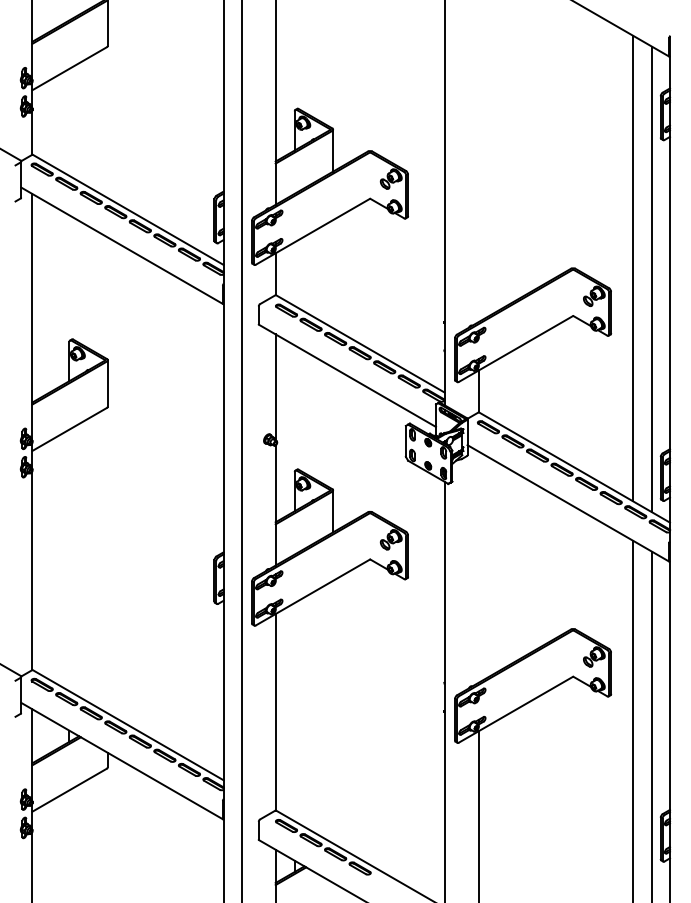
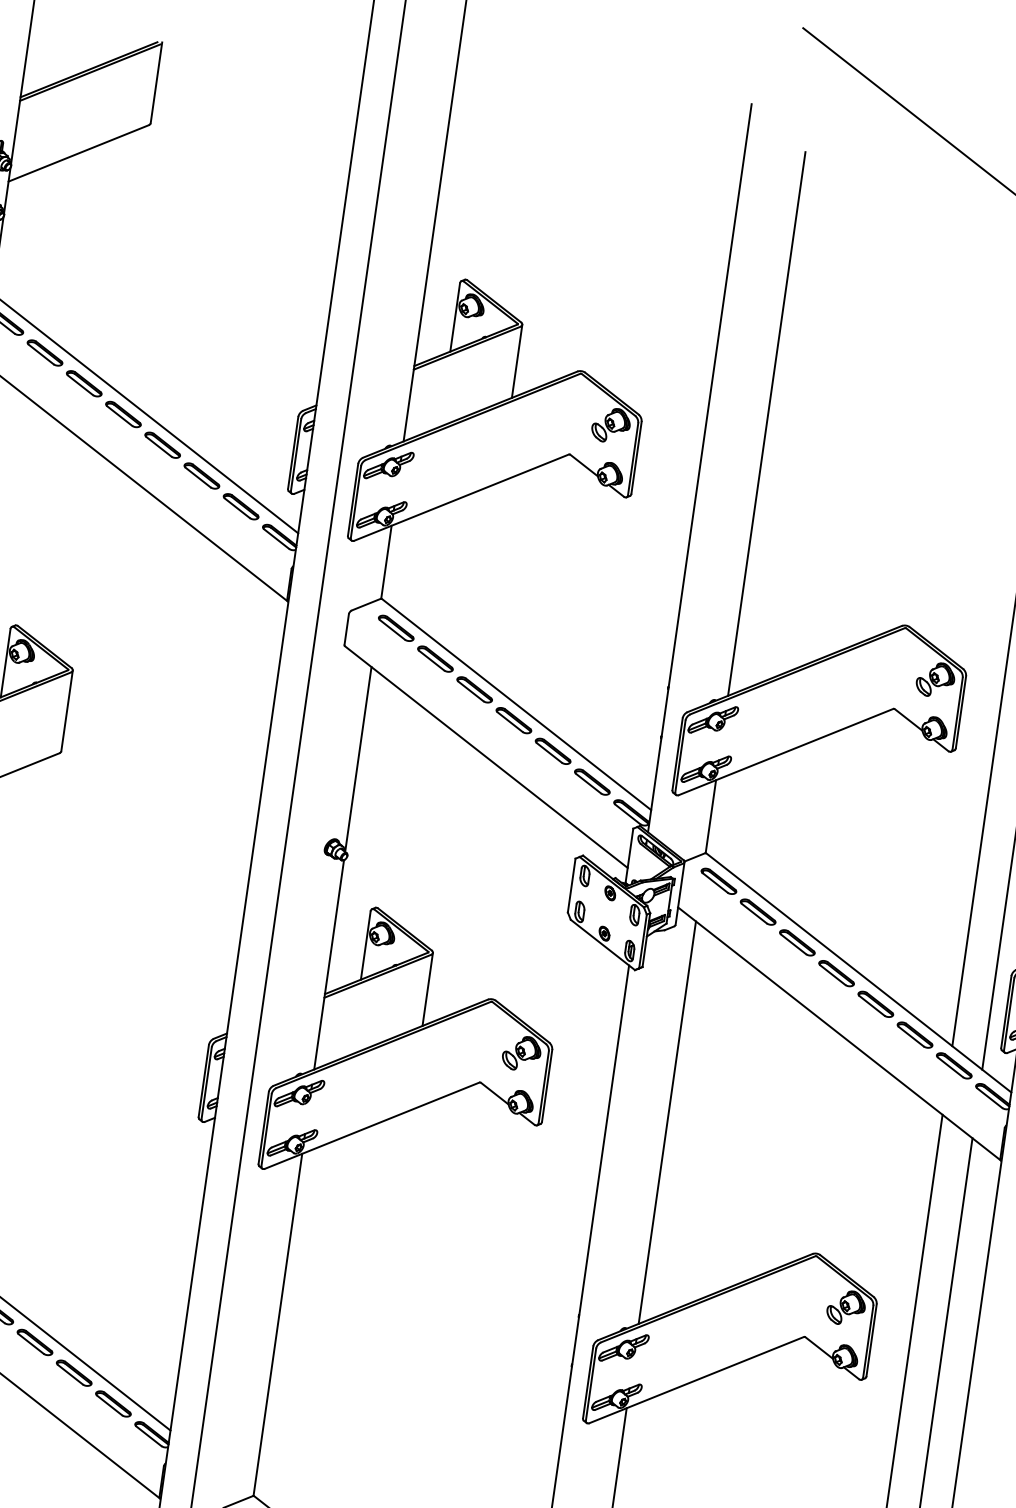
line: (478, 165) -> (766, 423), added
line: (478, 566) -> (667, 1121), added

